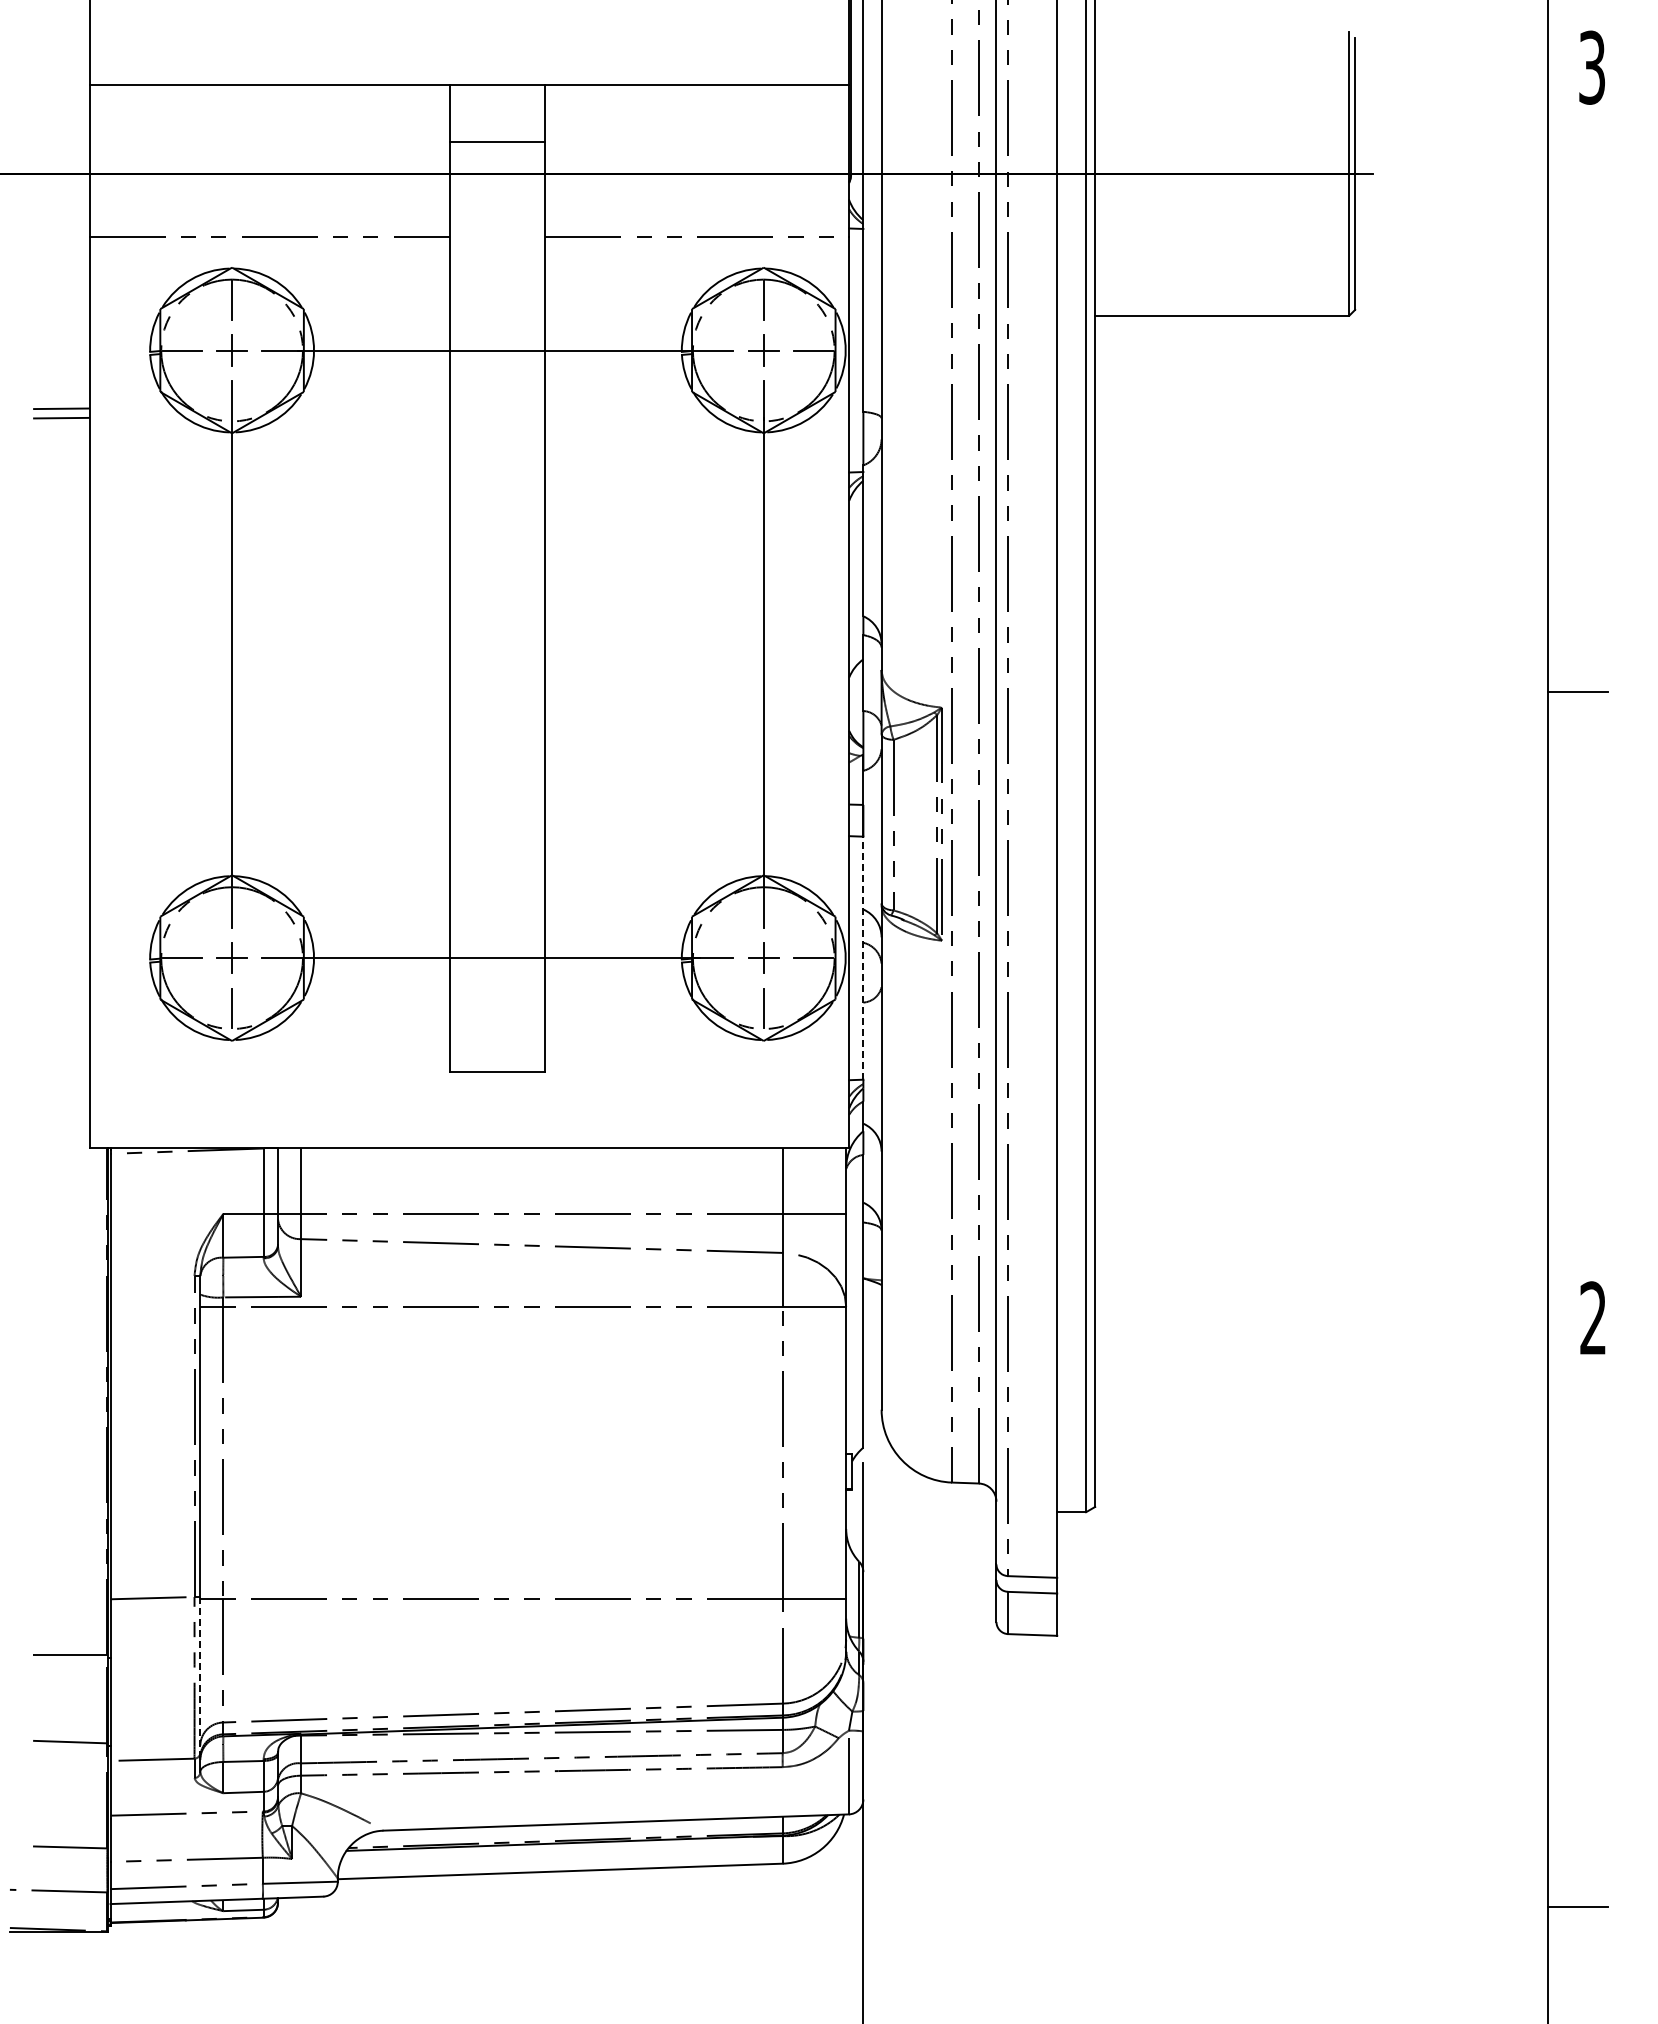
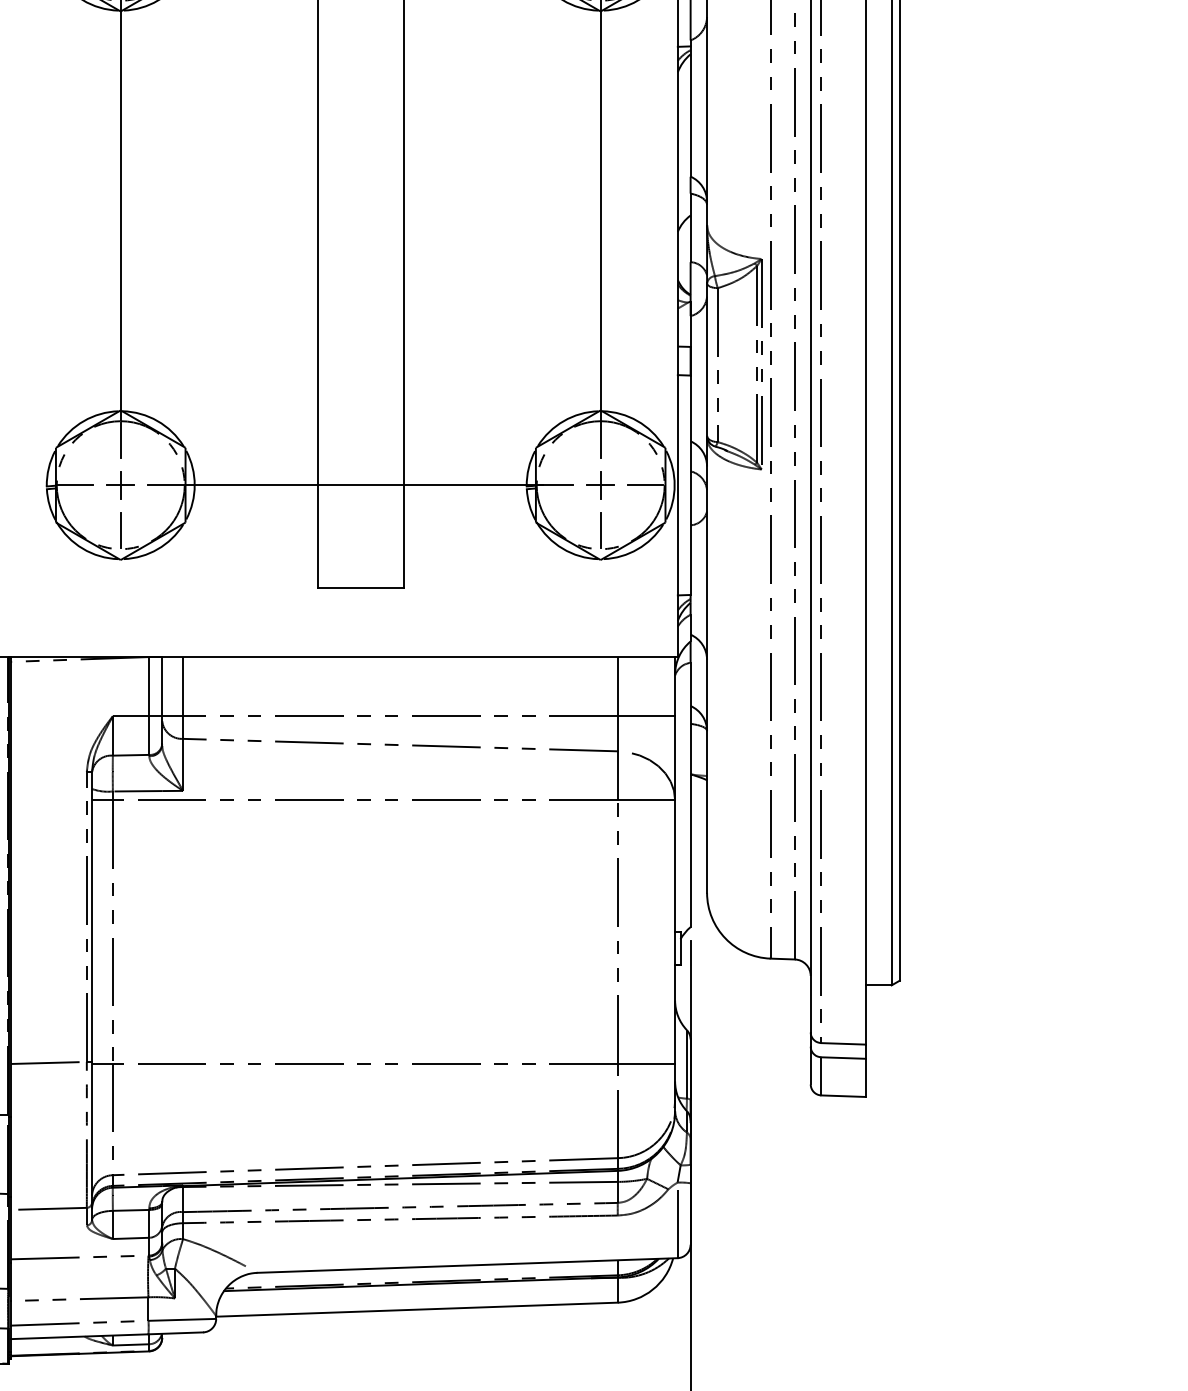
line: (863, 958) -> (690, 485), dashed -> solid
line: (200, 1674) -> (92, 1131), dashed -> solid

